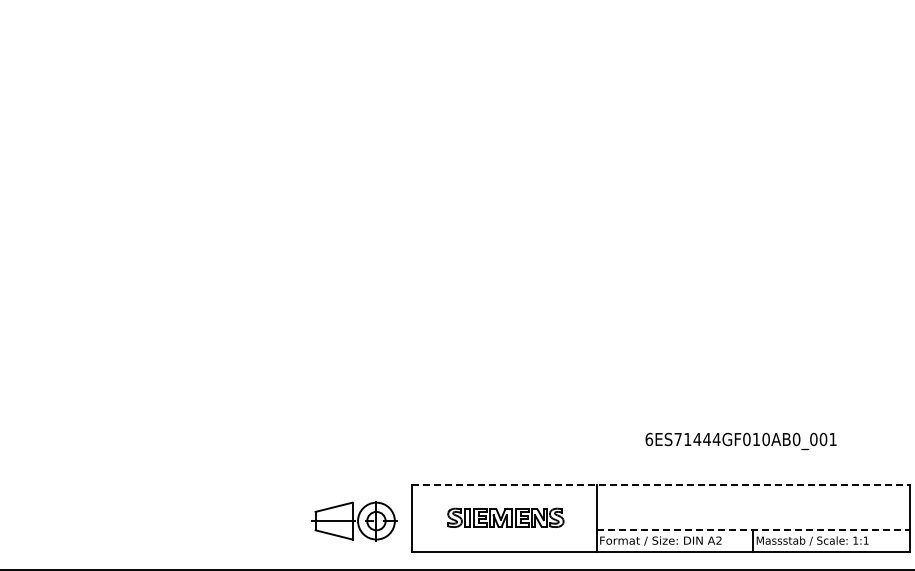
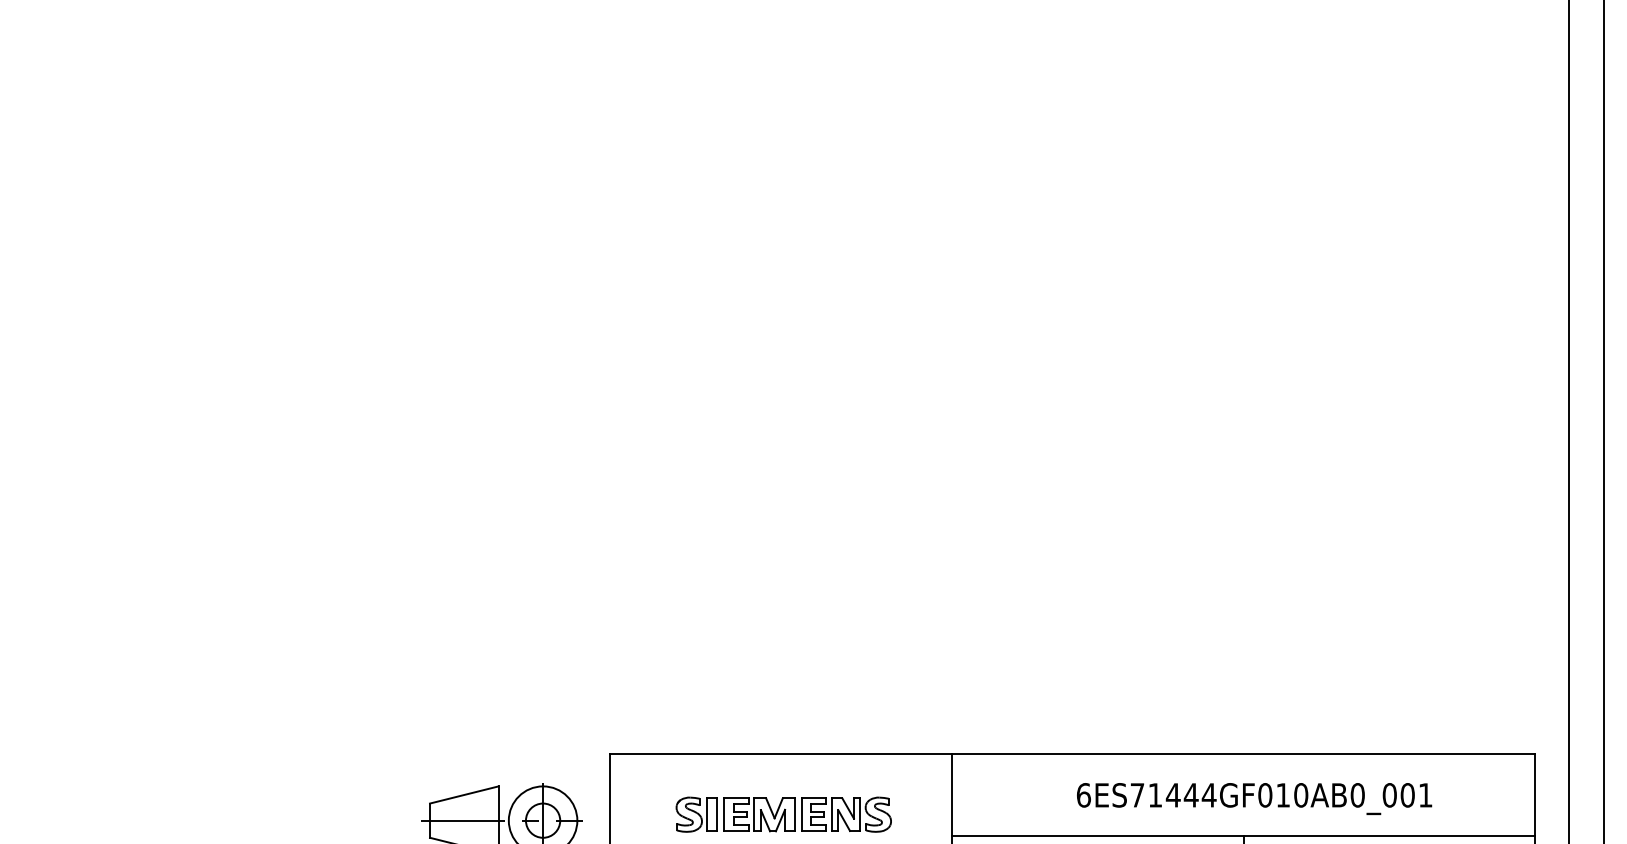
text: (740, 440) -> (1253, 797), moved
line: (661, 485) -> (1073, 754), dashed -> solid
line: (753, 529) -> (1244, 836), dashed -> solid

